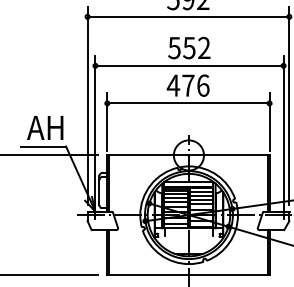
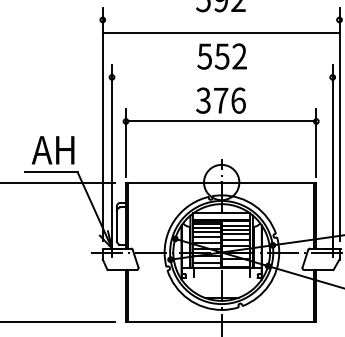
line: (187, 16) -> (220, 32), moved
line: (188, 65) -> (221, 77), removed
text: (173, 85) -> (203, 100), 476 -> 376

